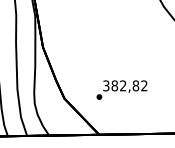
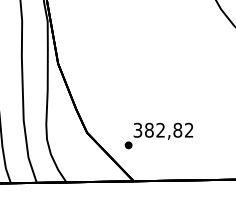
text: (121, 89) -> (158, 135), moved

